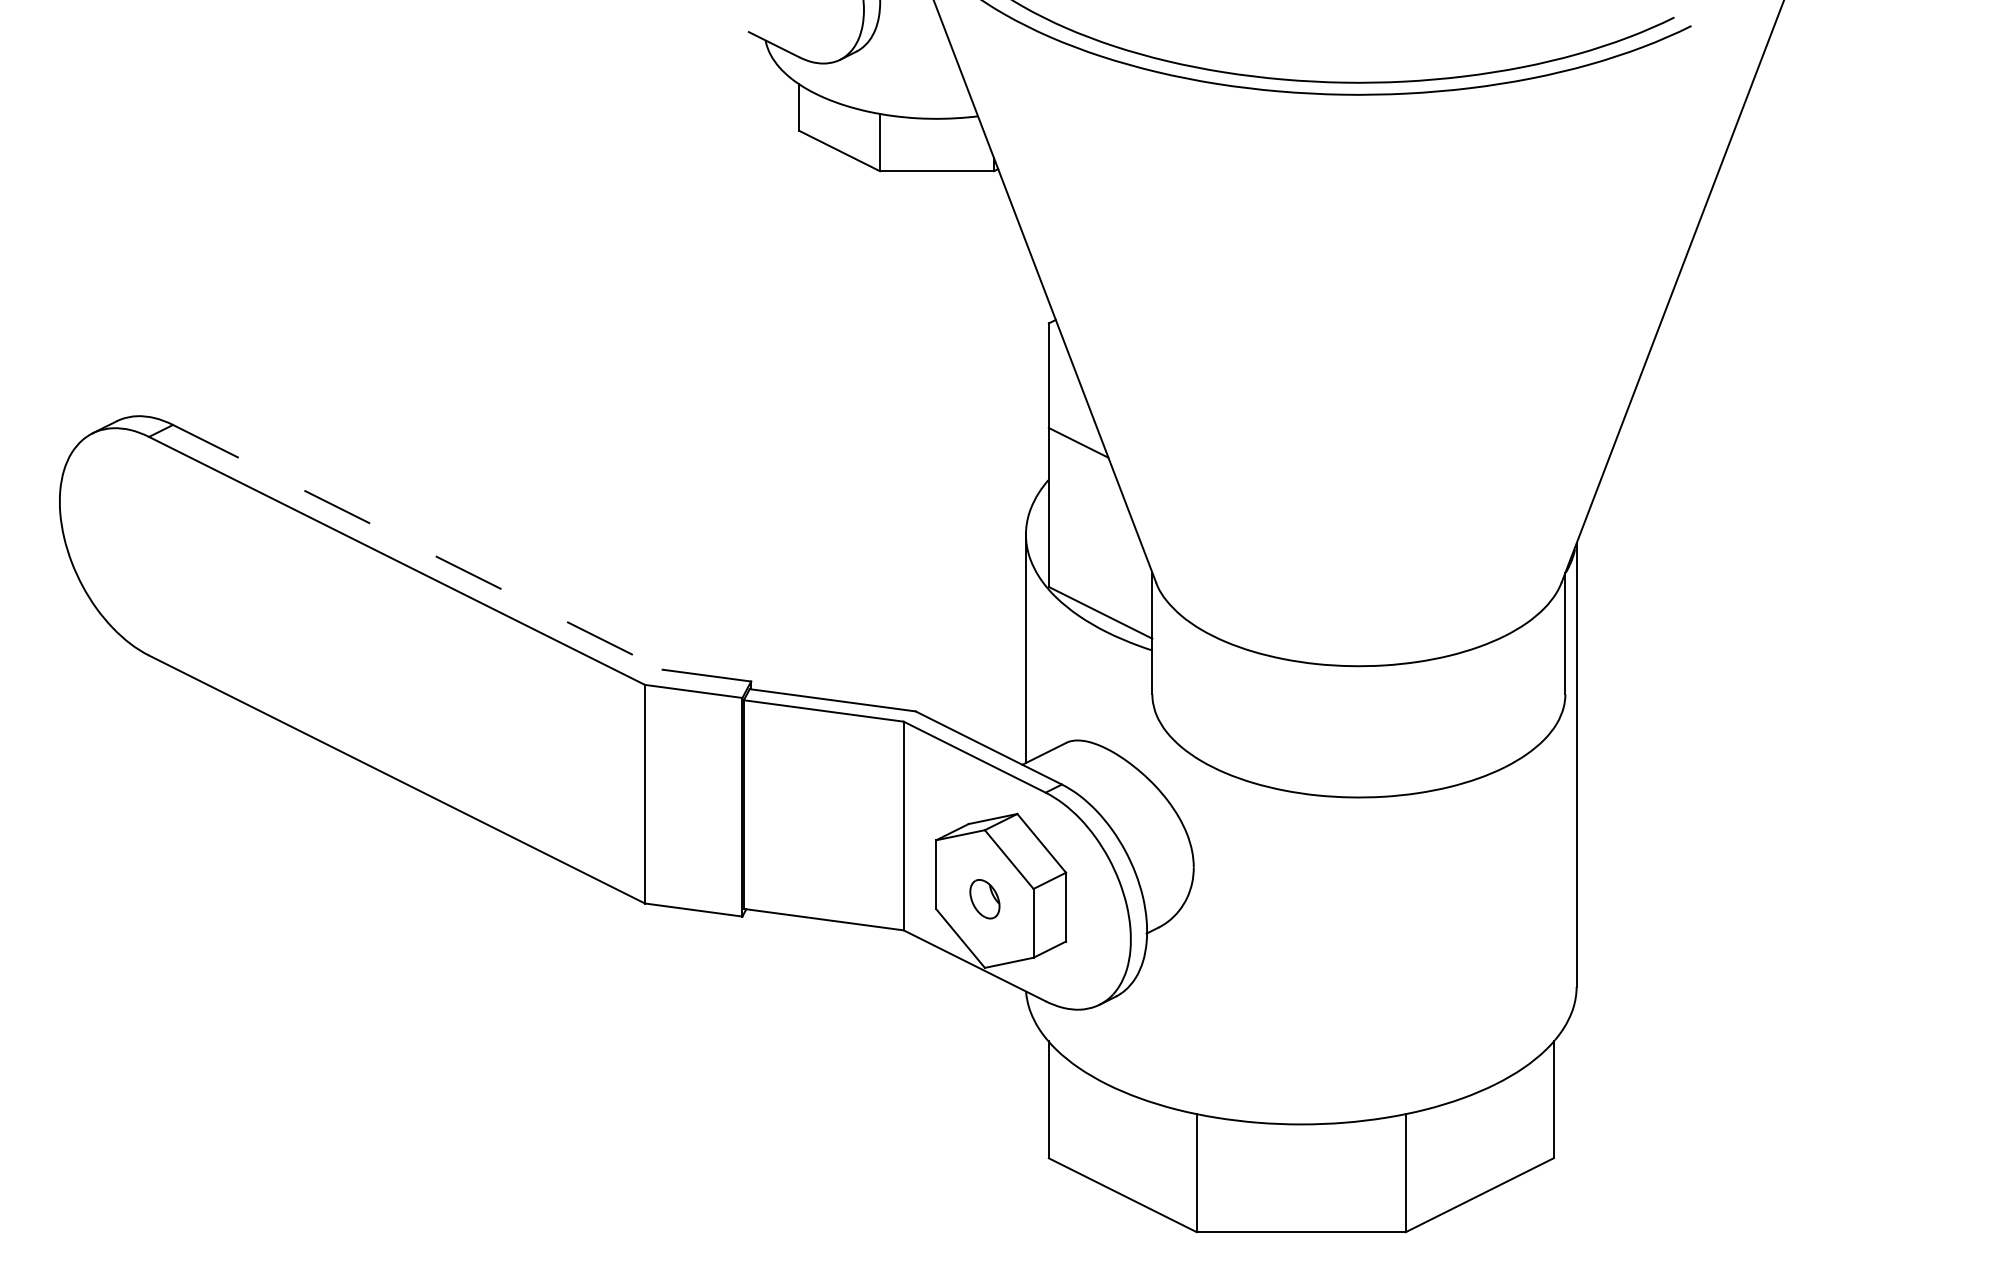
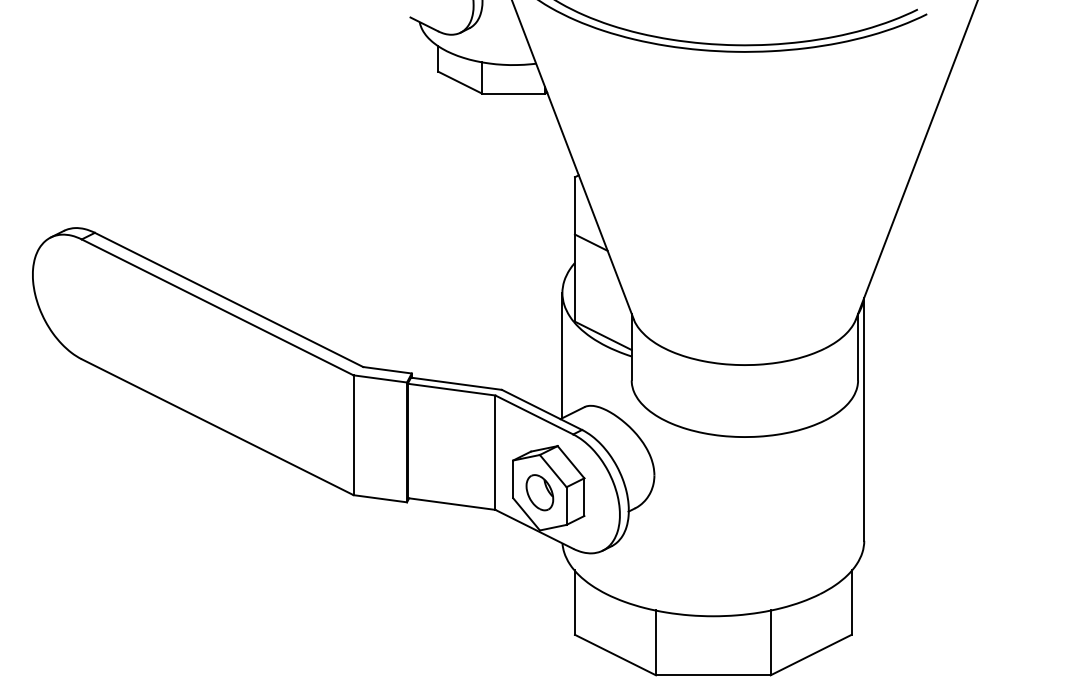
line: (418, 546) -> (229, 299), dashed -> solid
part: (984, 898) -> (539, 492), size x1.67

